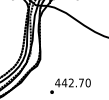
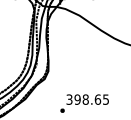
text: (72, 82) -> (87, 99), 442.70 -> 398.65

